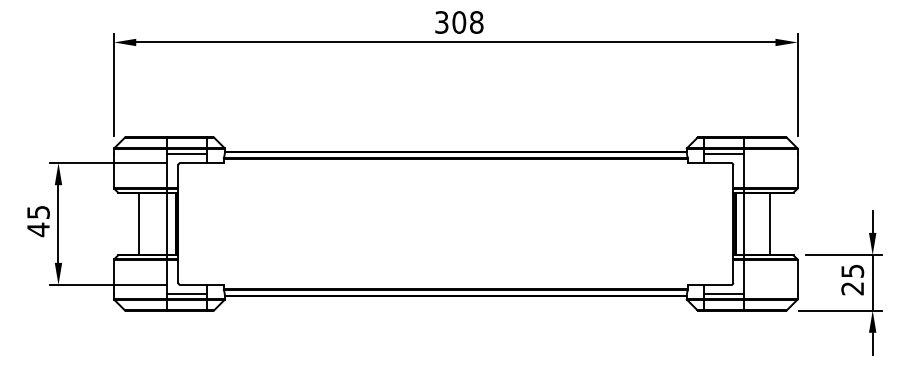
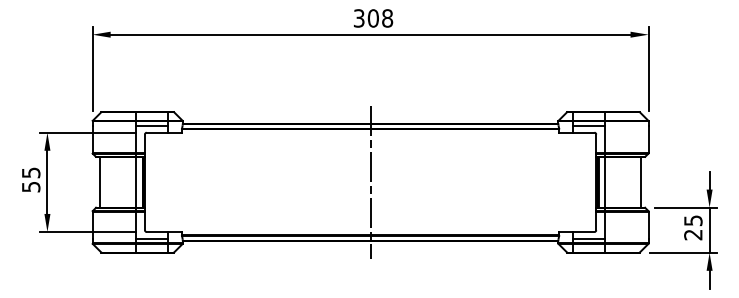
line: (138, 224) -> (99, 182), moved
line: (455, 224) -> (370, 182), added
line: (770, 224) -> (641, 182), moved
text: (38, 229) -> (31, 186), 45 -> 55

